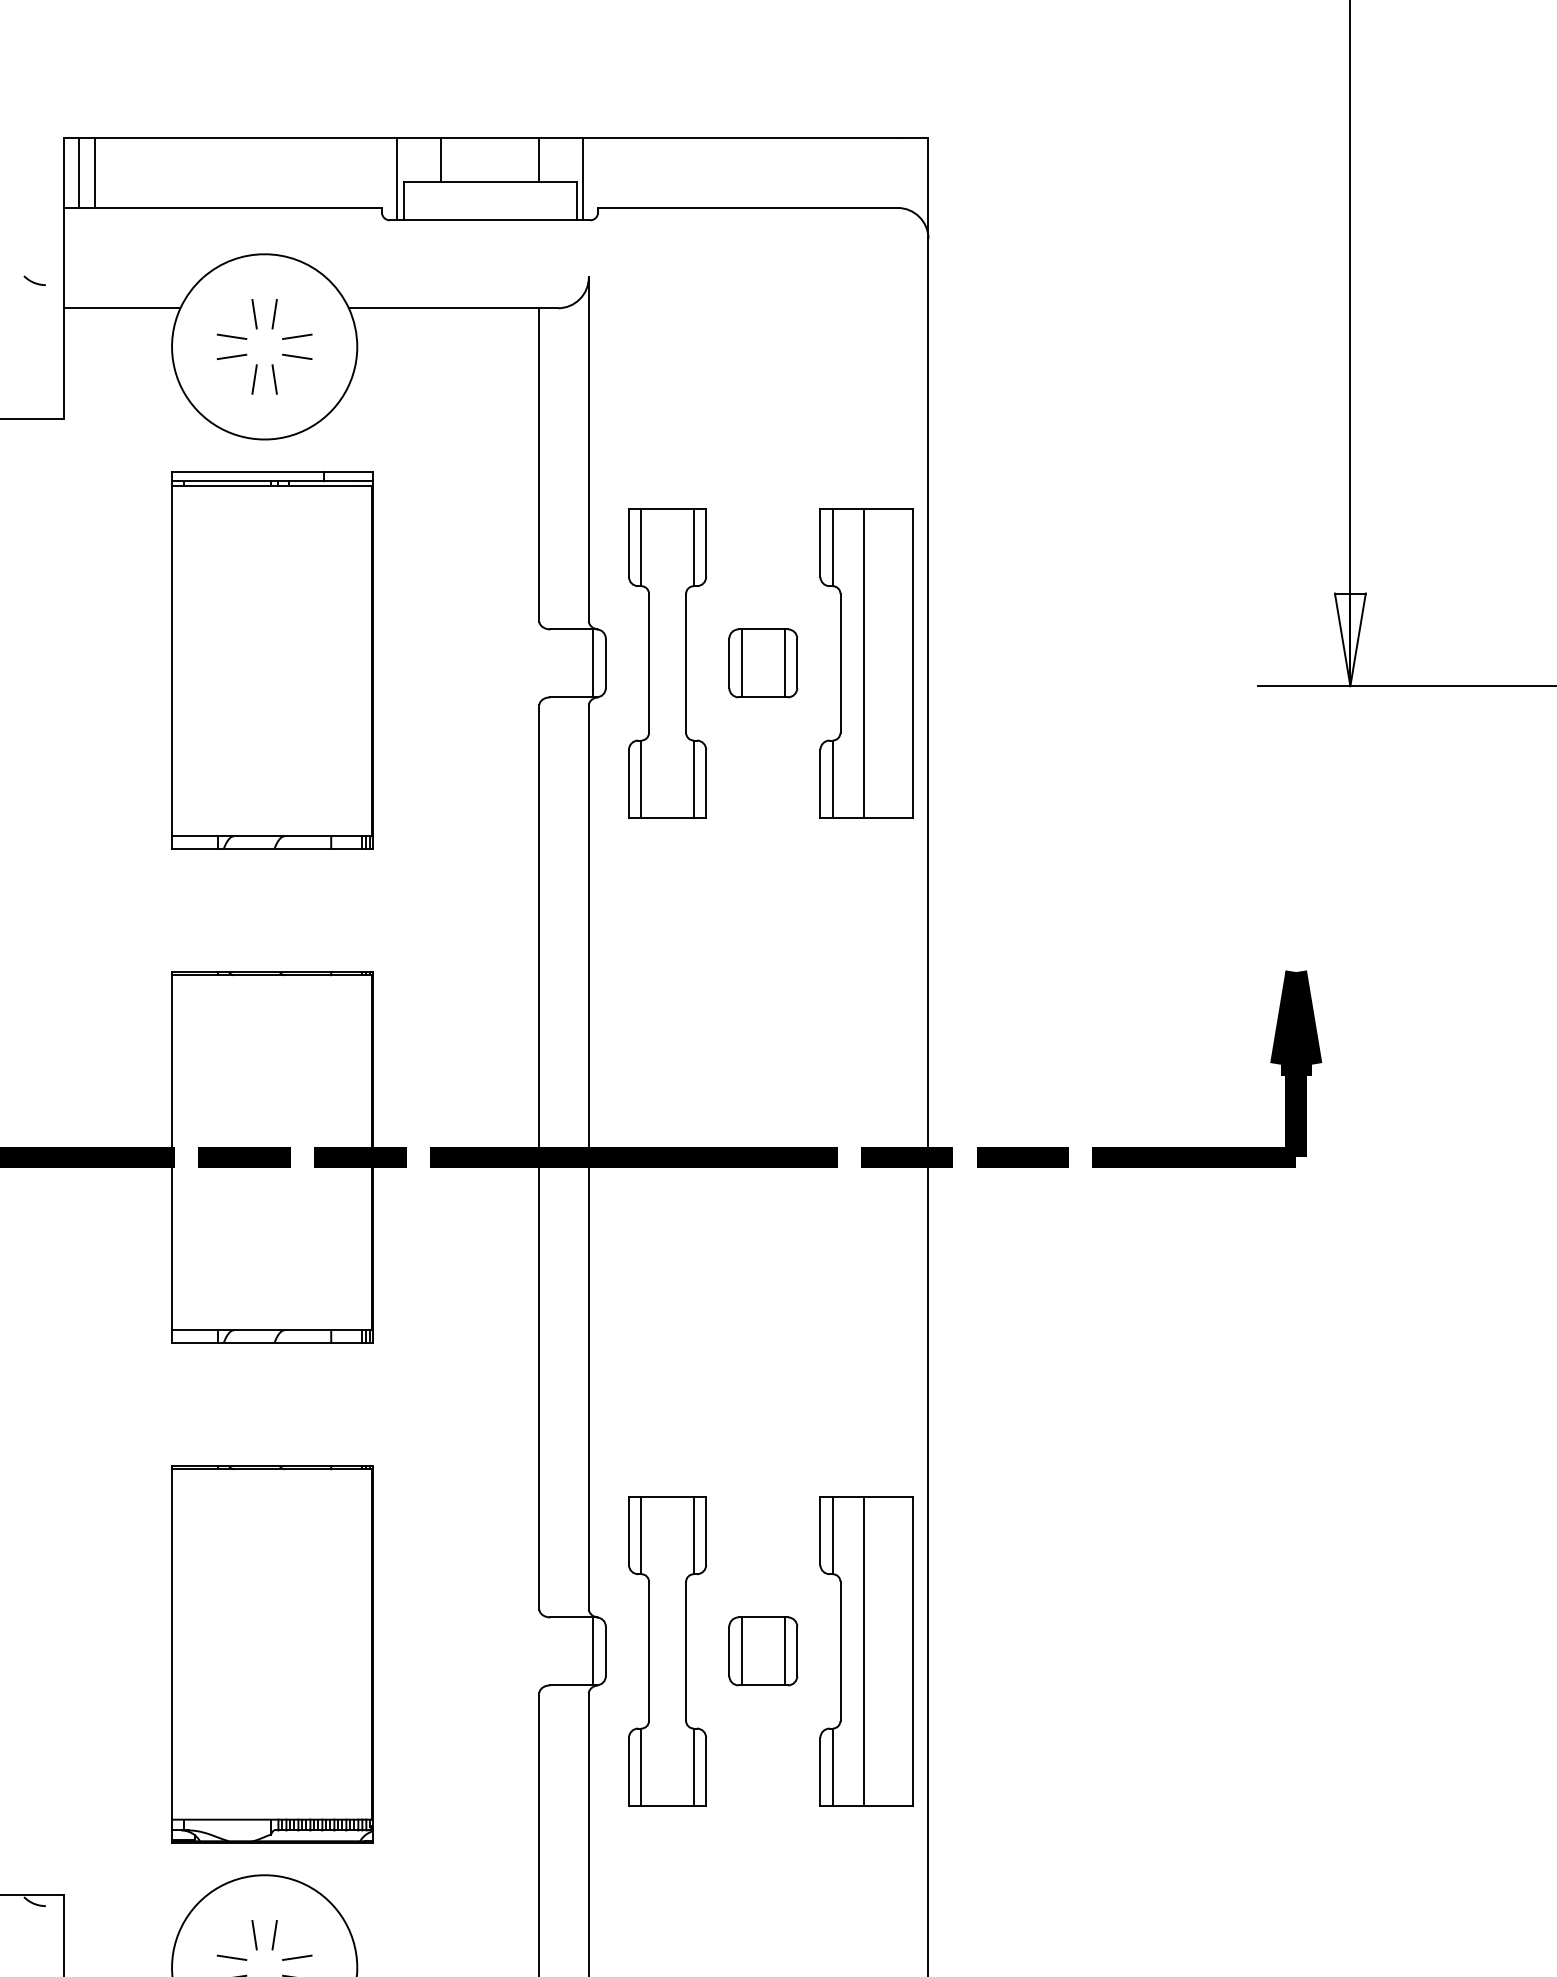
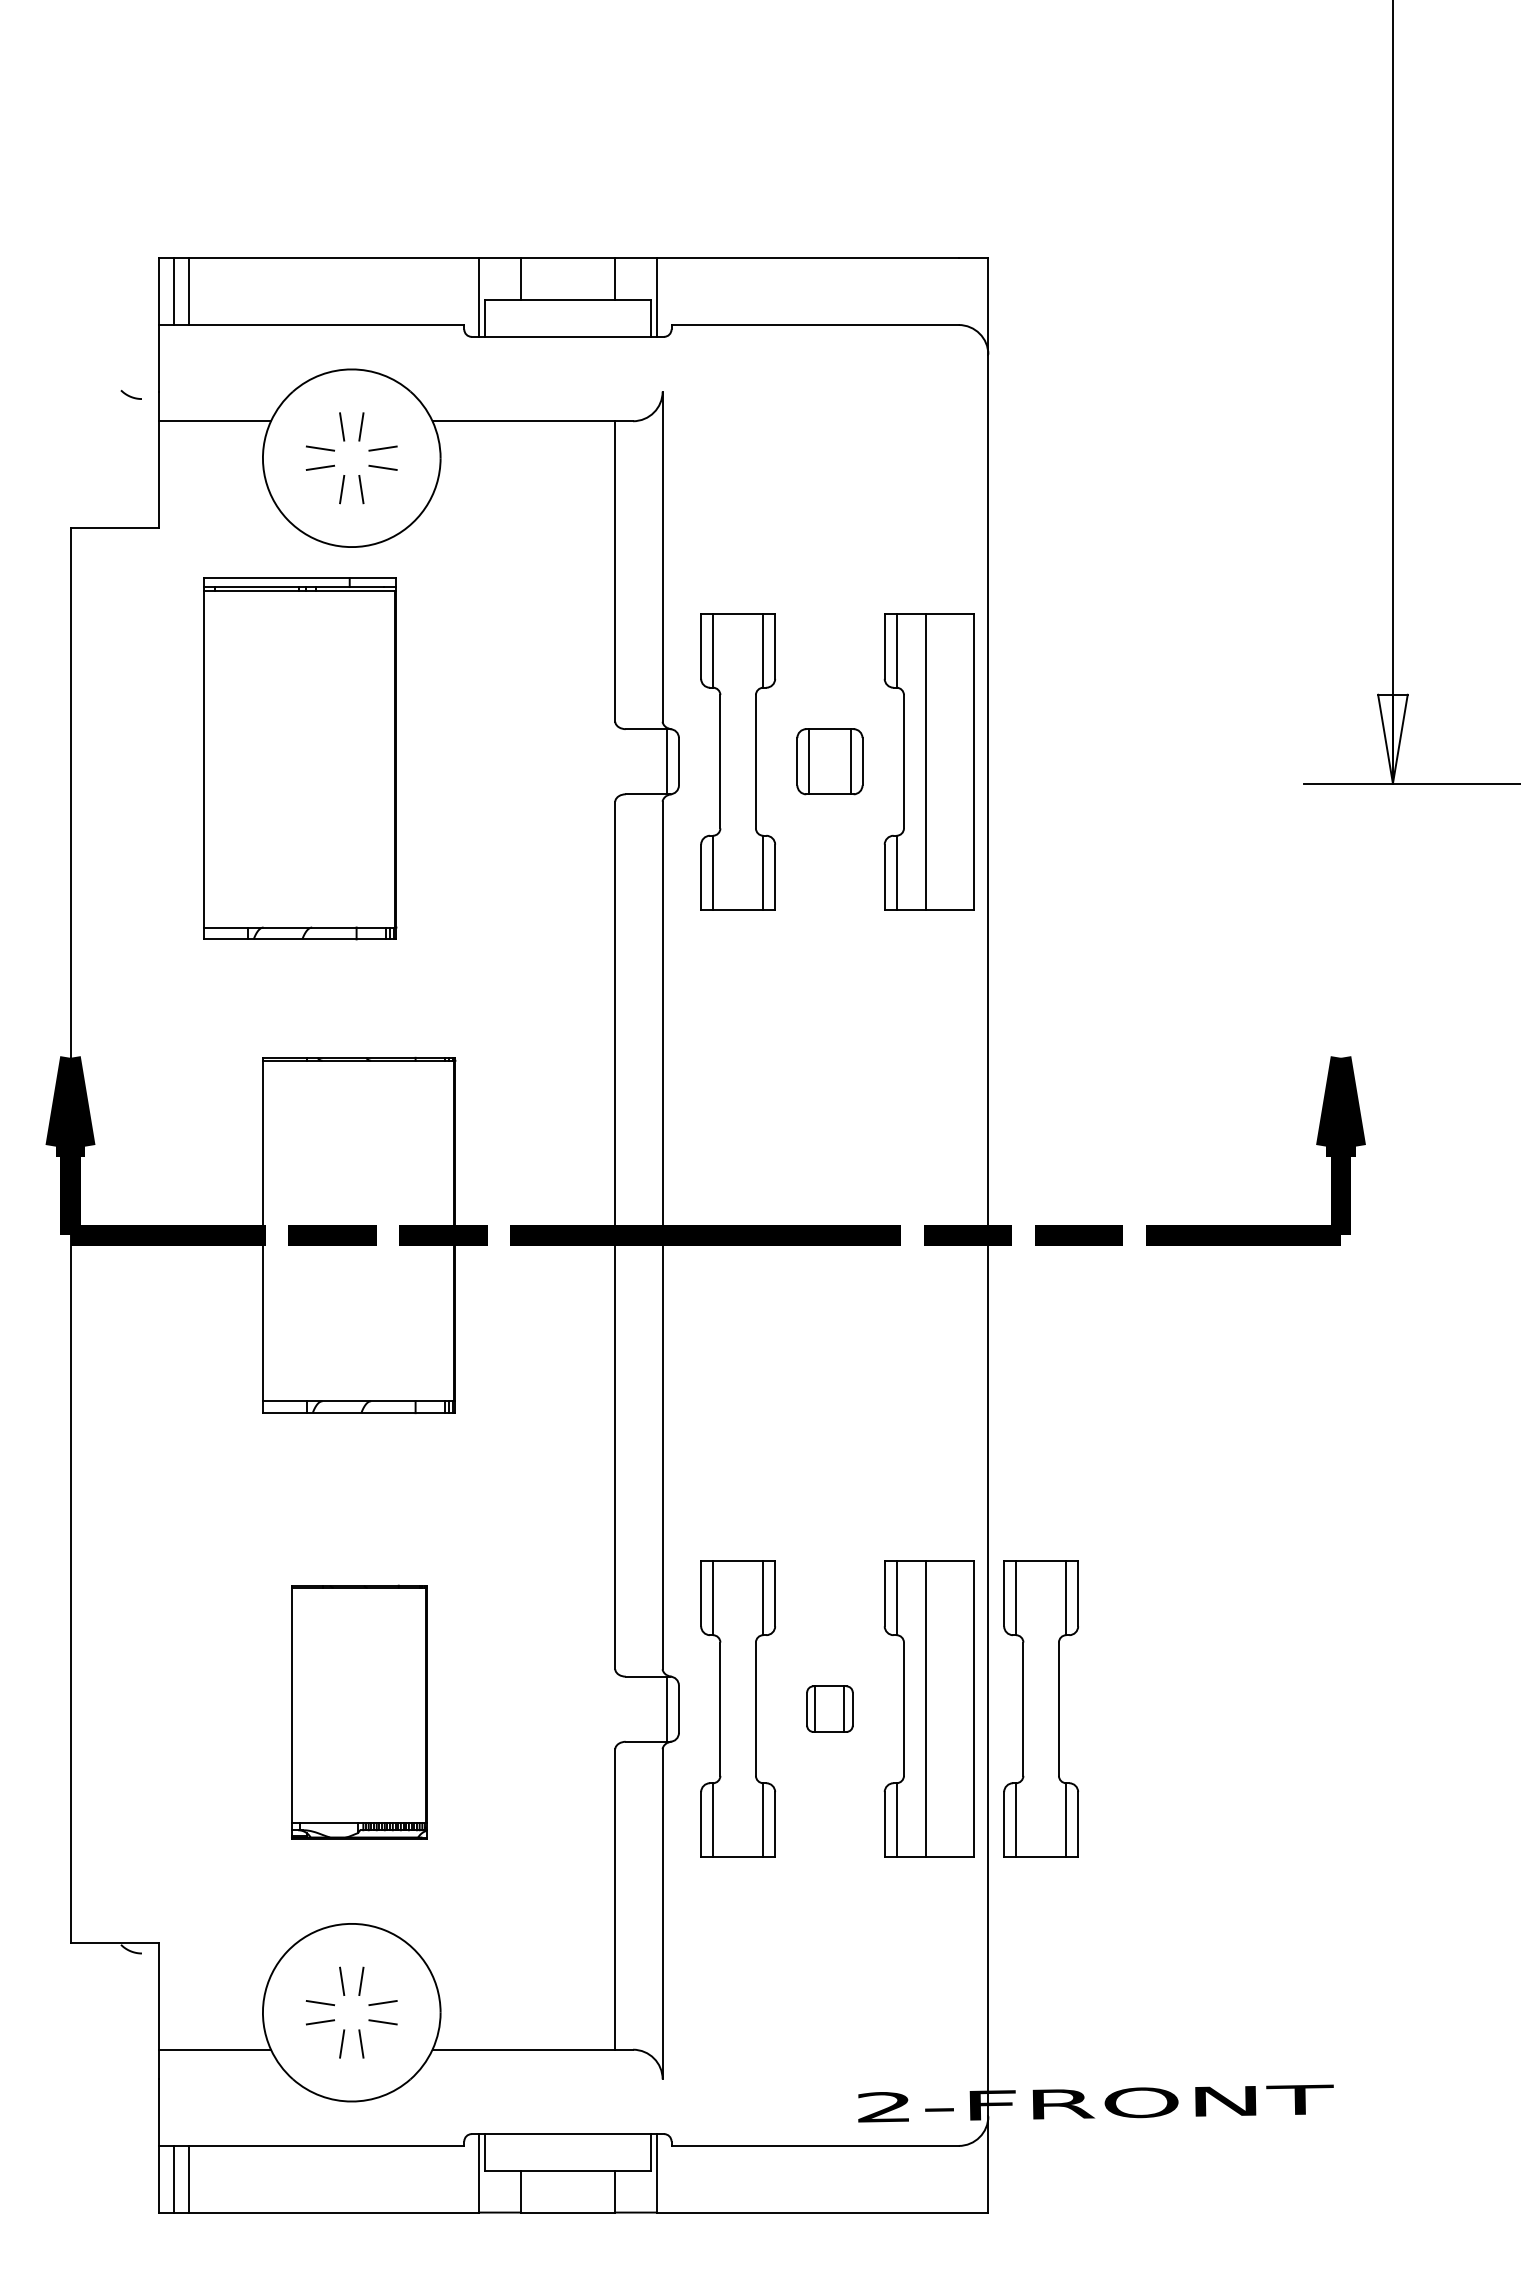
part: (272, 659) -> (300, 758), moved
part: (762, 1650) -> (829, 1708), size x0.7
part: (982, 1650) -> (1040, 1708), added
part: (272, 1653) -> (359, 1711), size x0.7

